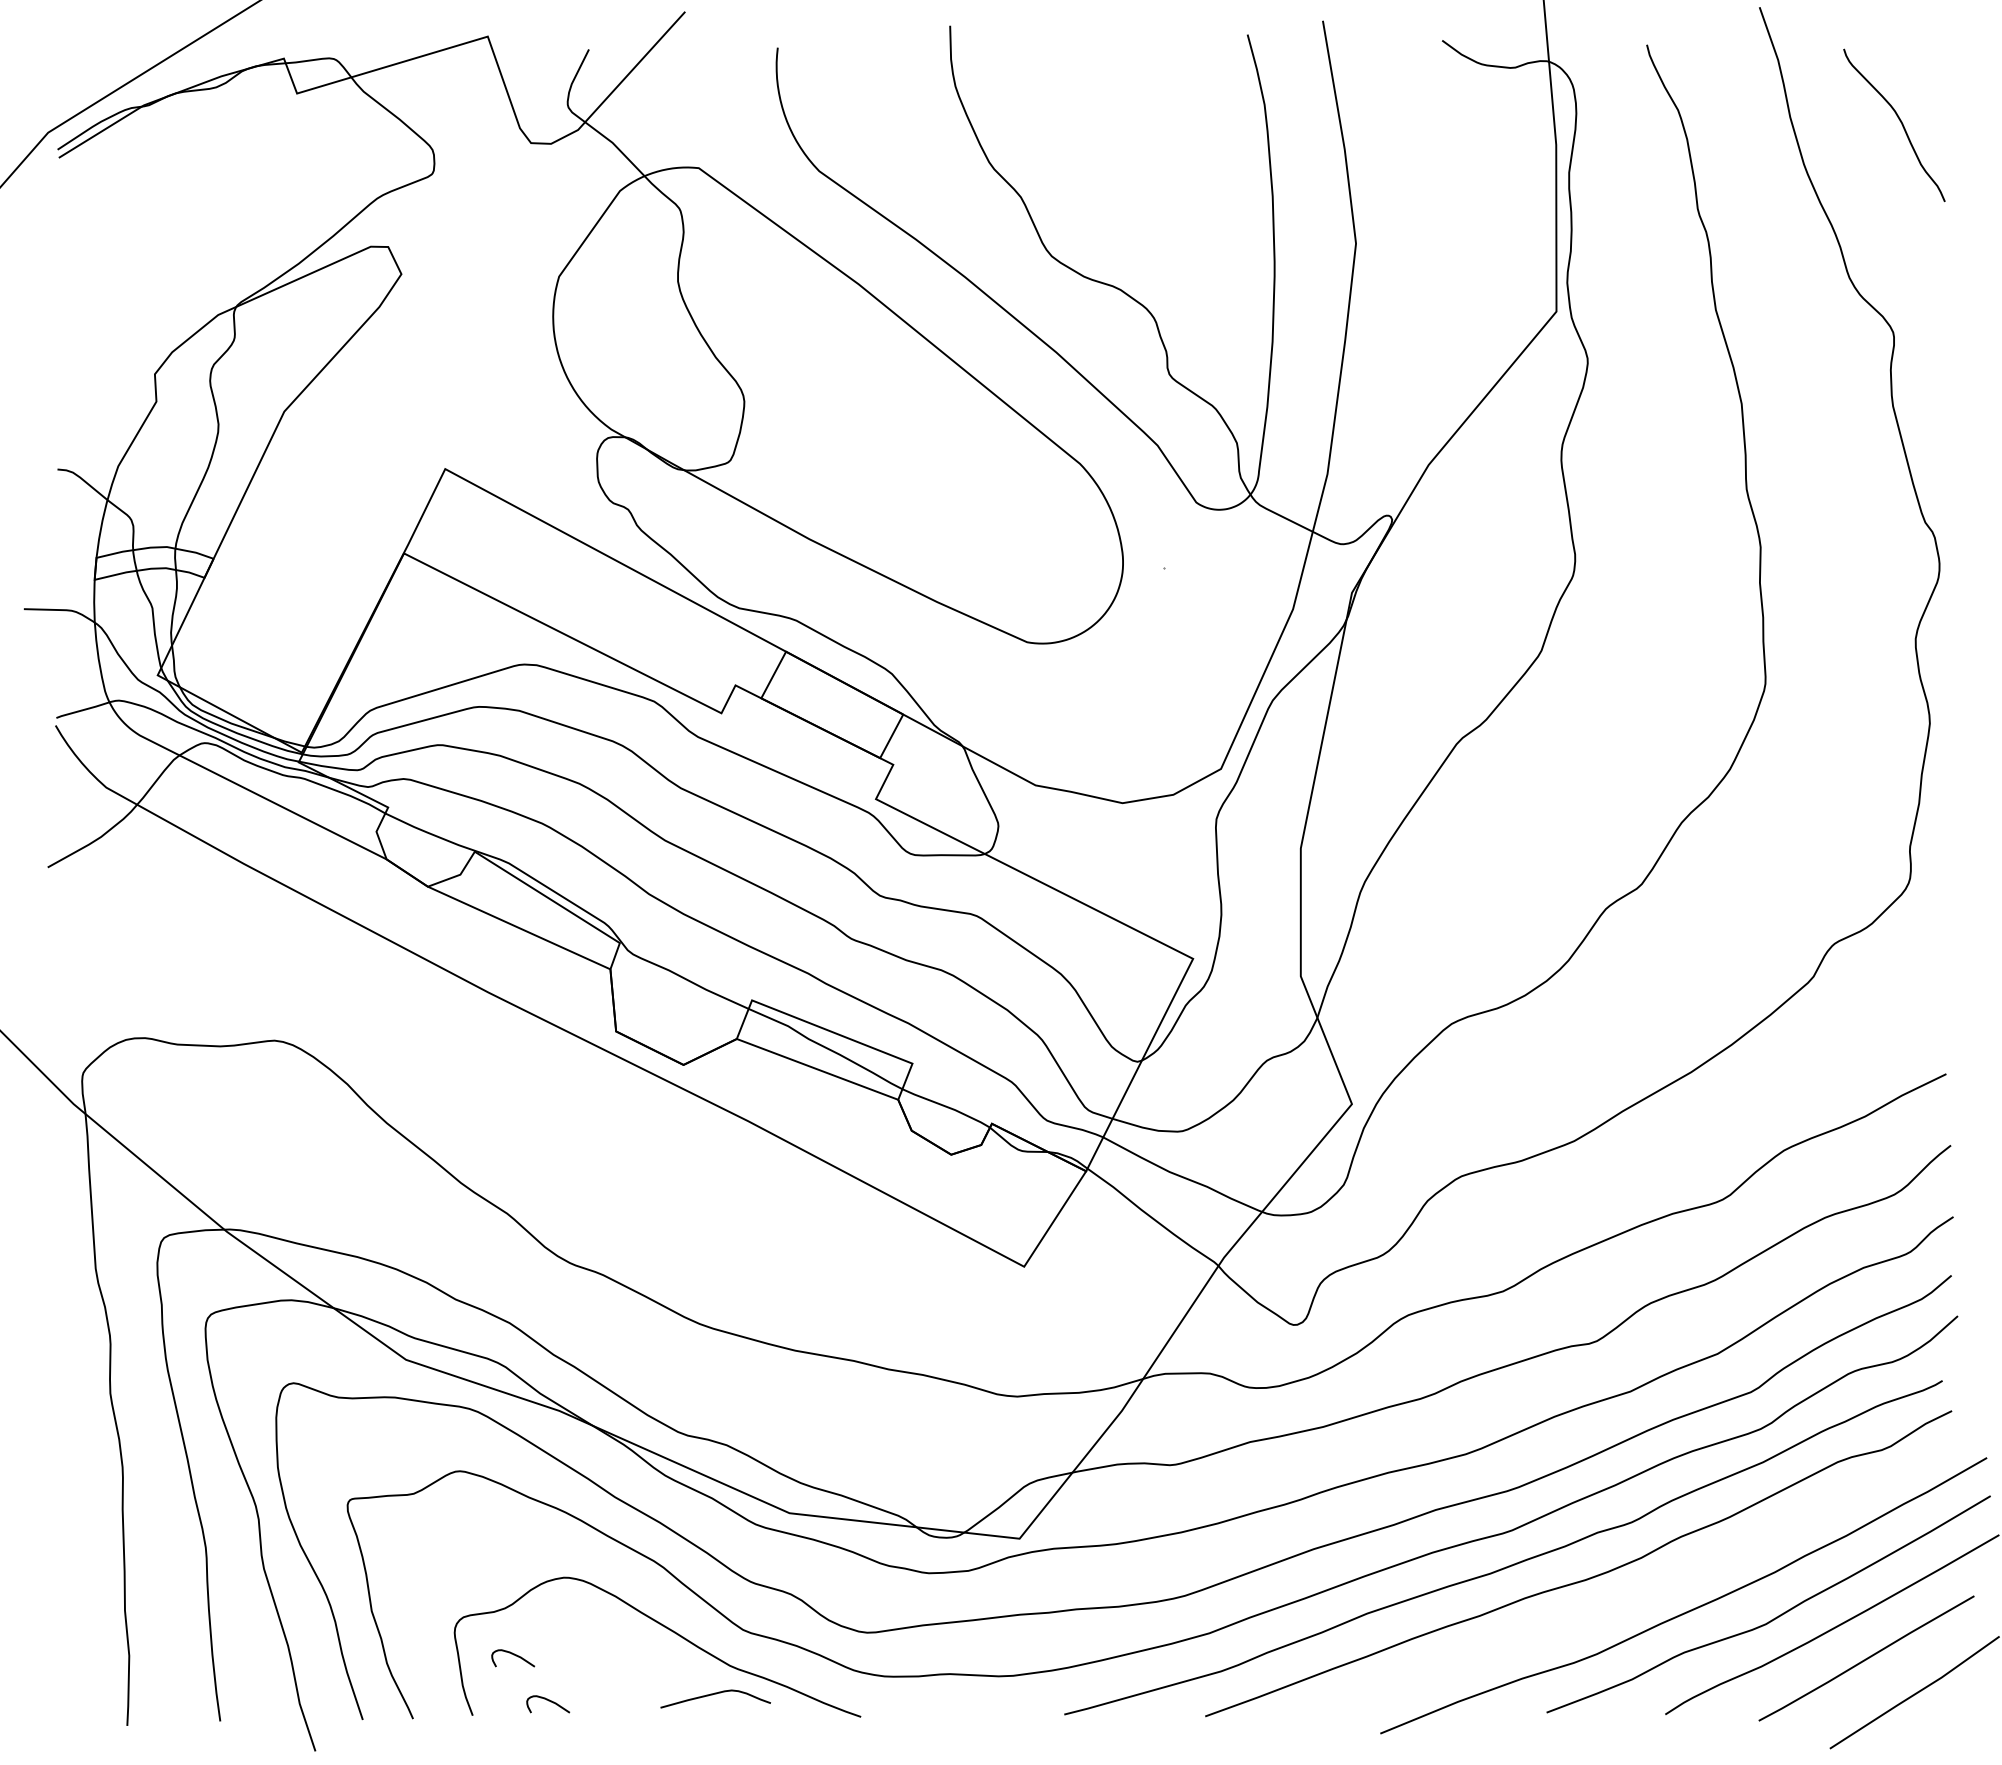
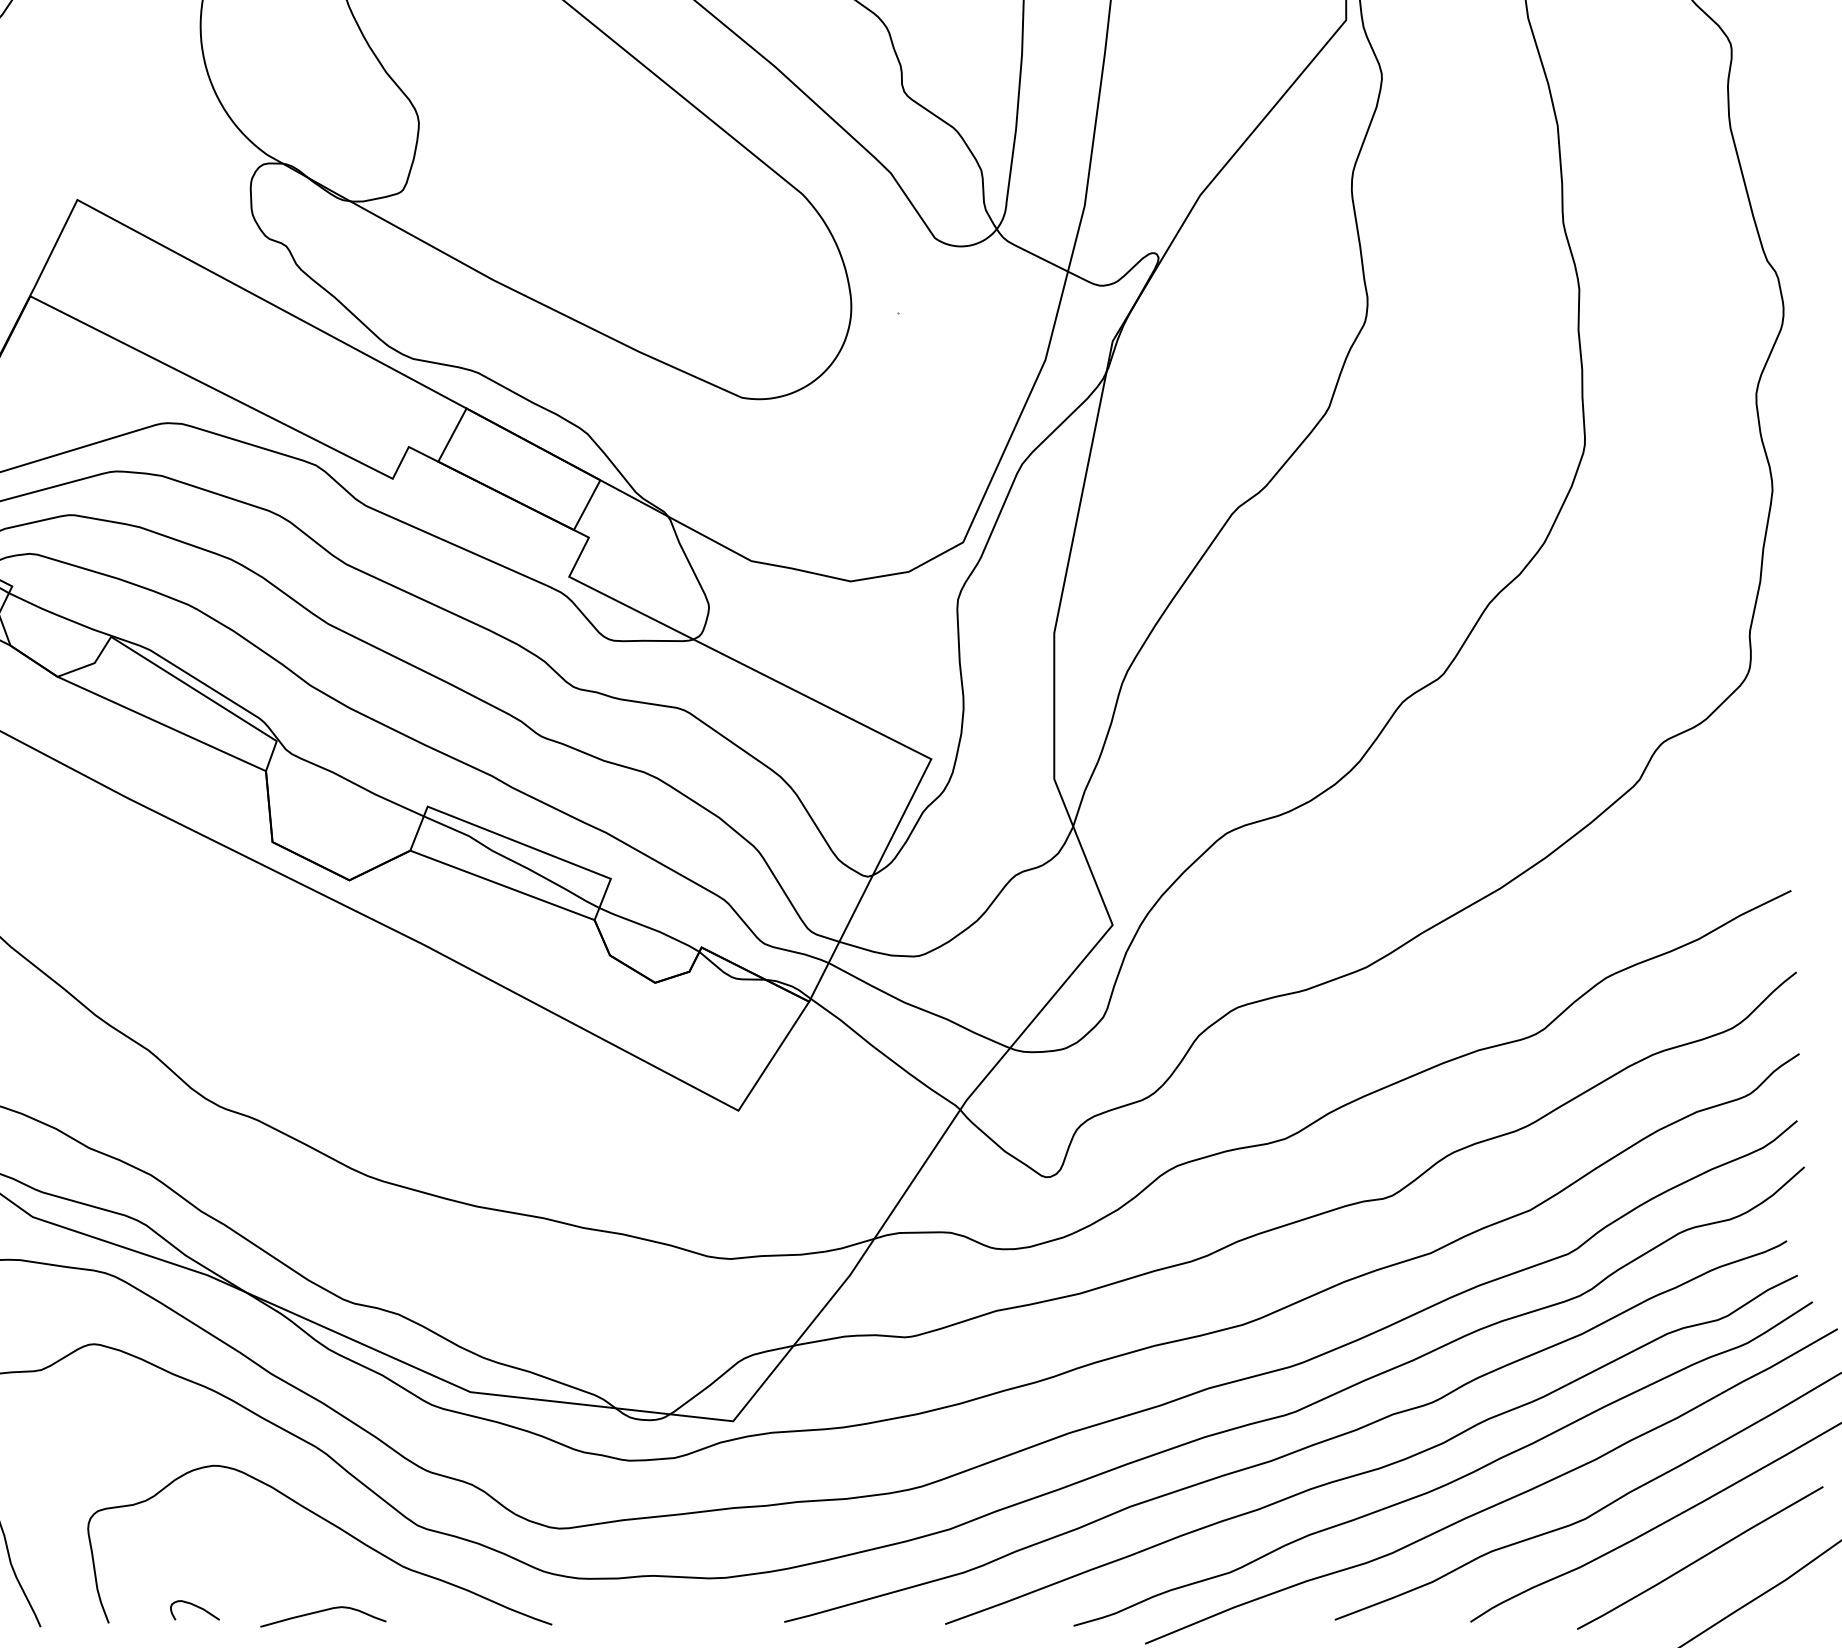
curve: (1649, 1590) -> (1452, 1480), added
curve: (515, 1656) -> (157, 1555), removed
curve: (715, 1694) -> (323, 1611), moved

